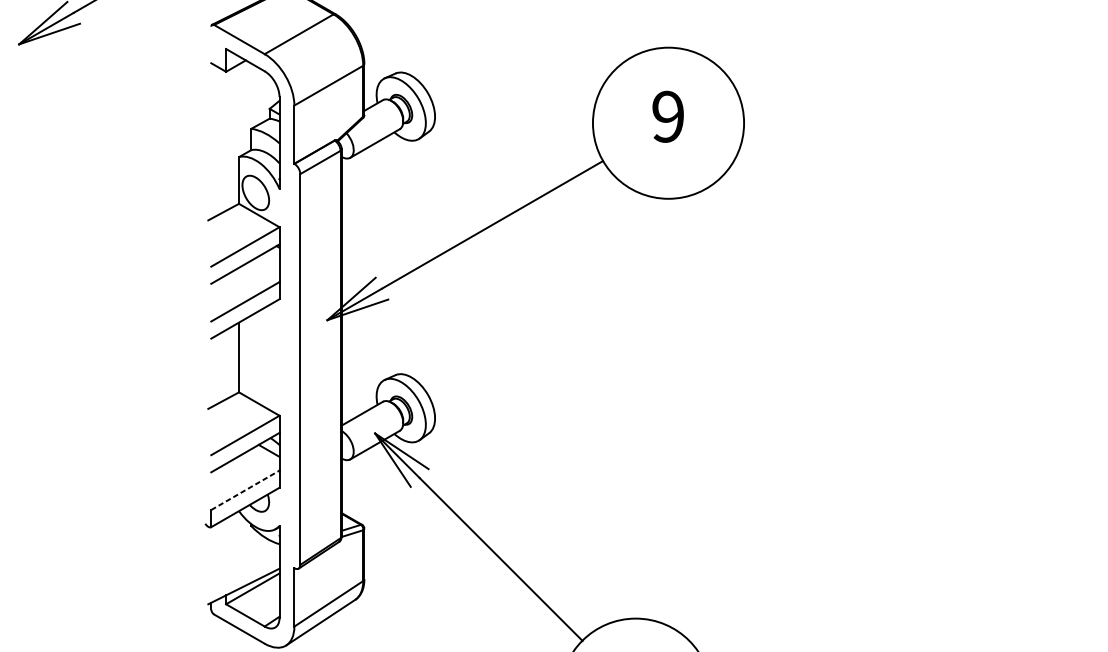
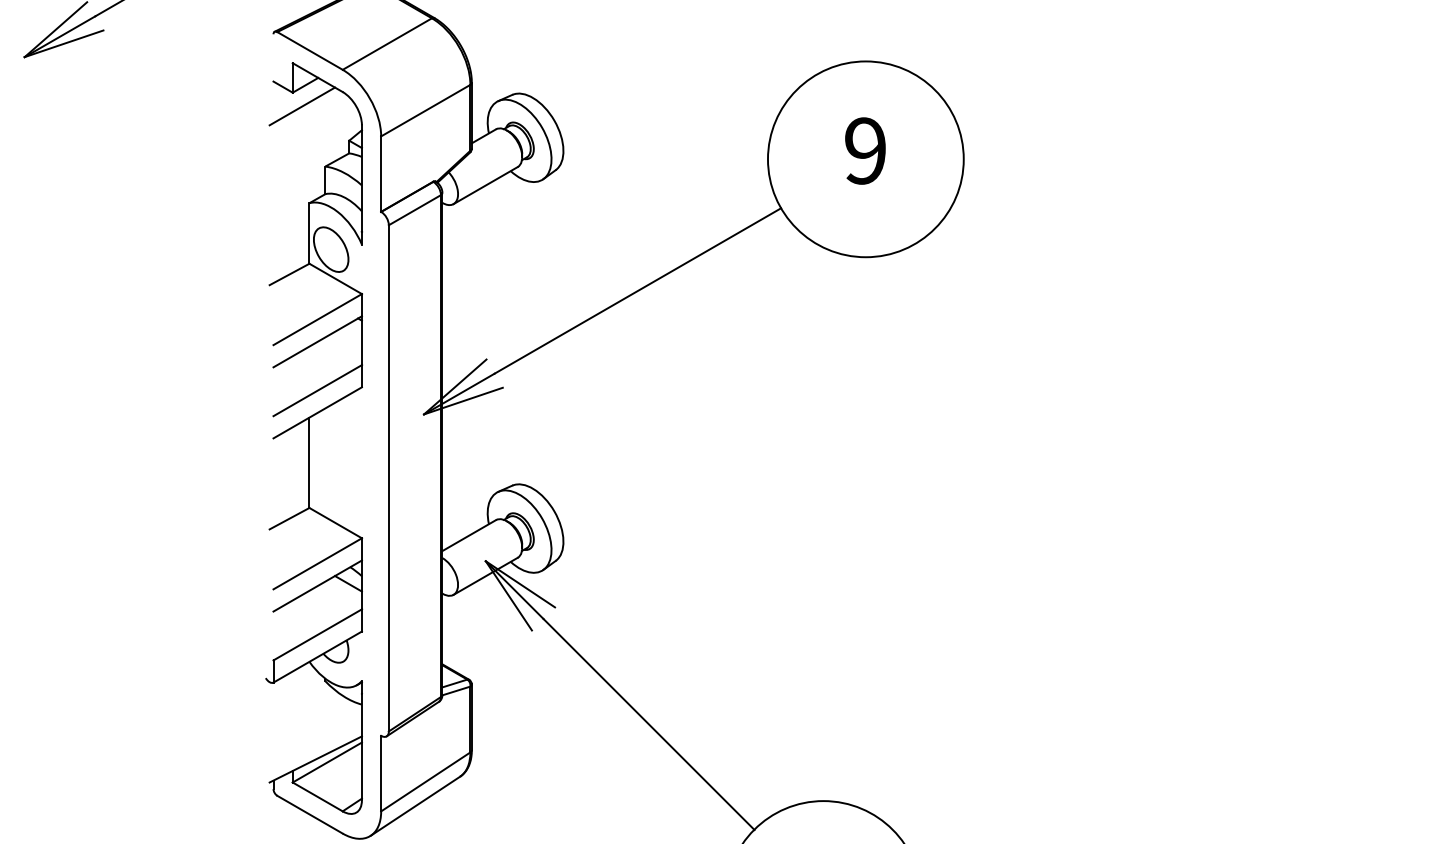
line: (233, 82) -> (302, 106), added
line: (246, 490) -> (318, 634), dashed -> solid

